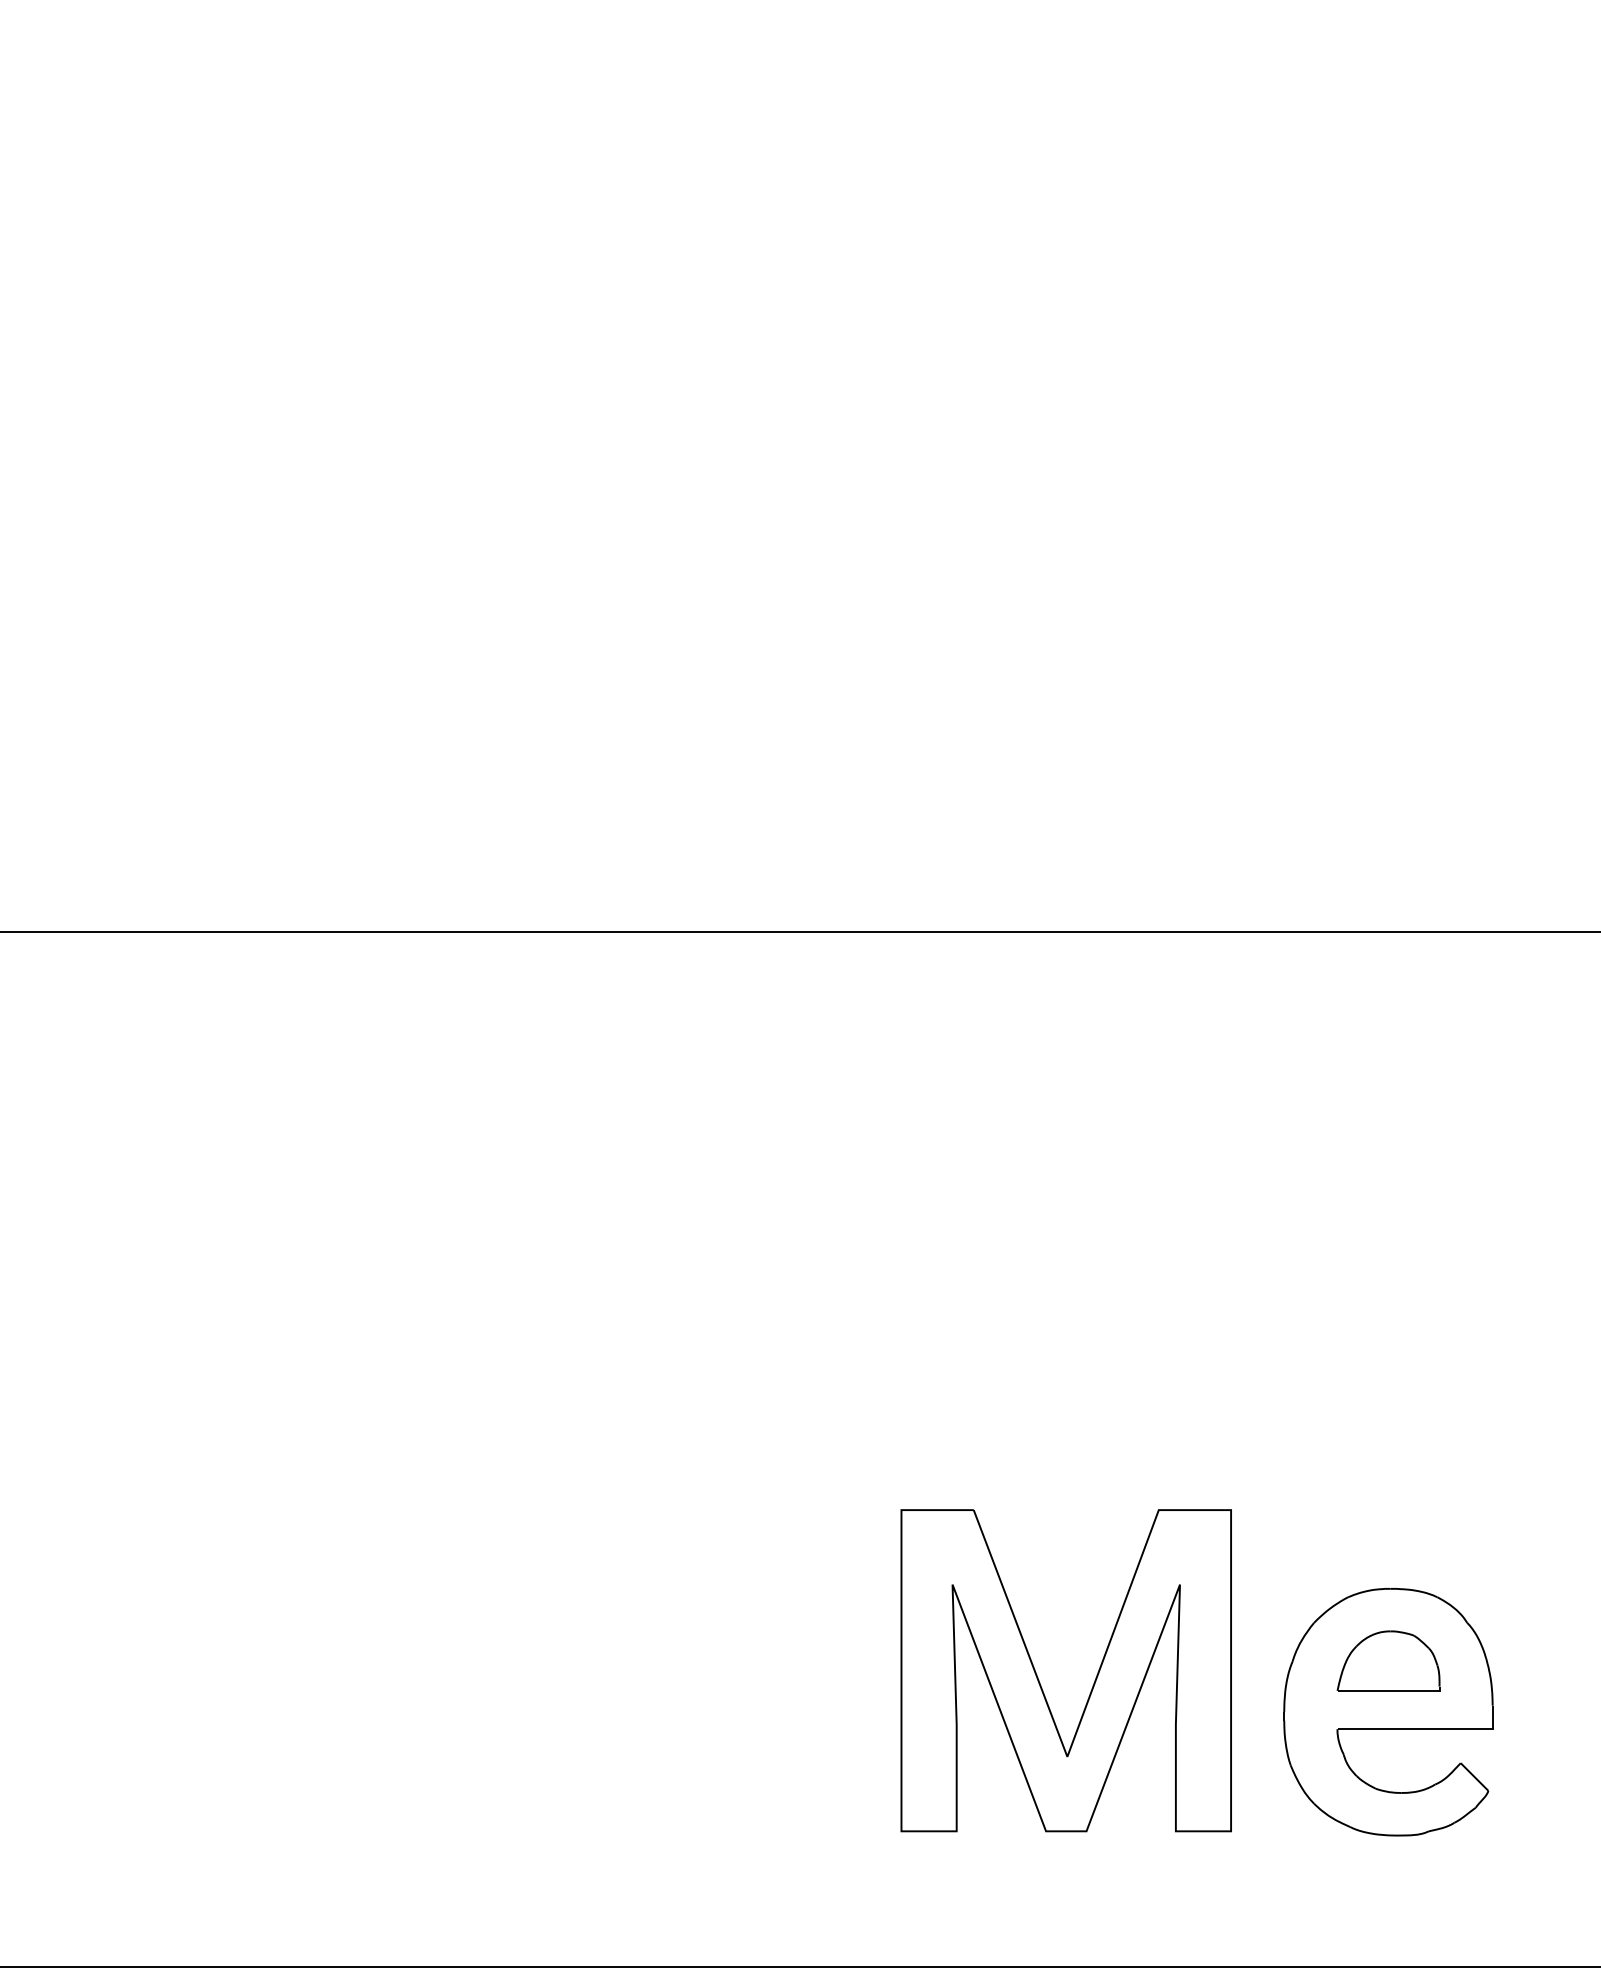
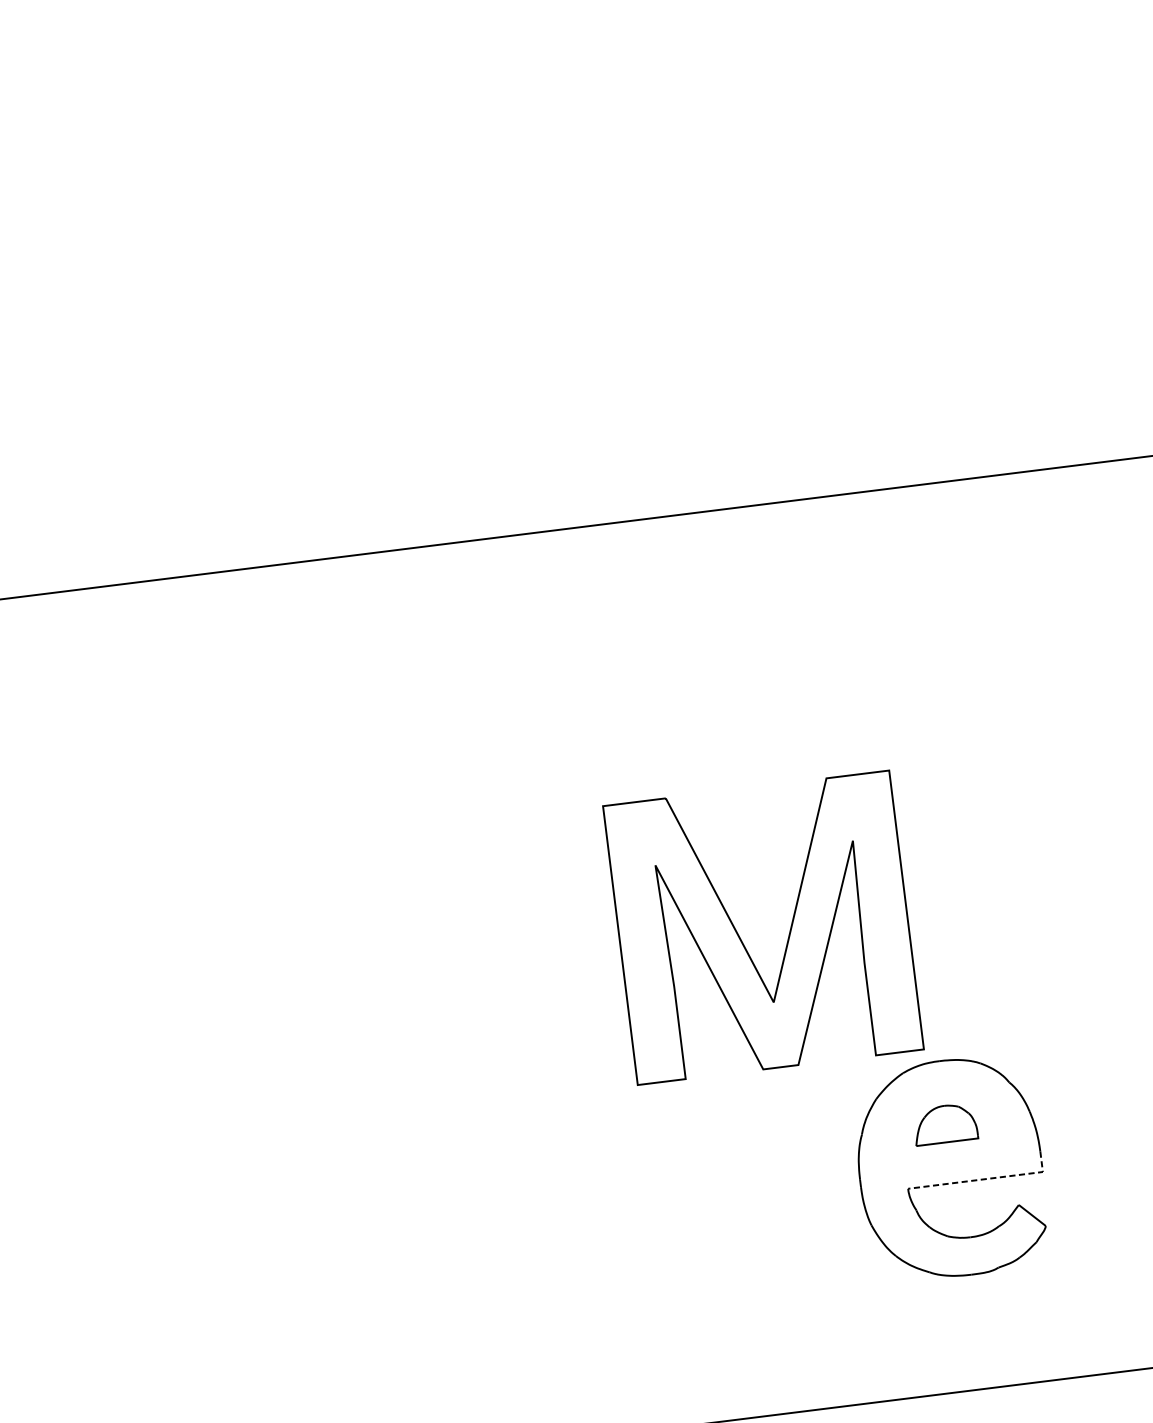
part: (1388, 1660) -> (945, 1123), size x0.7
part: (1040, 1682) -> (742, 940), moved
line: (1427, 1729) -> (986, 1179), solid -> dashed

